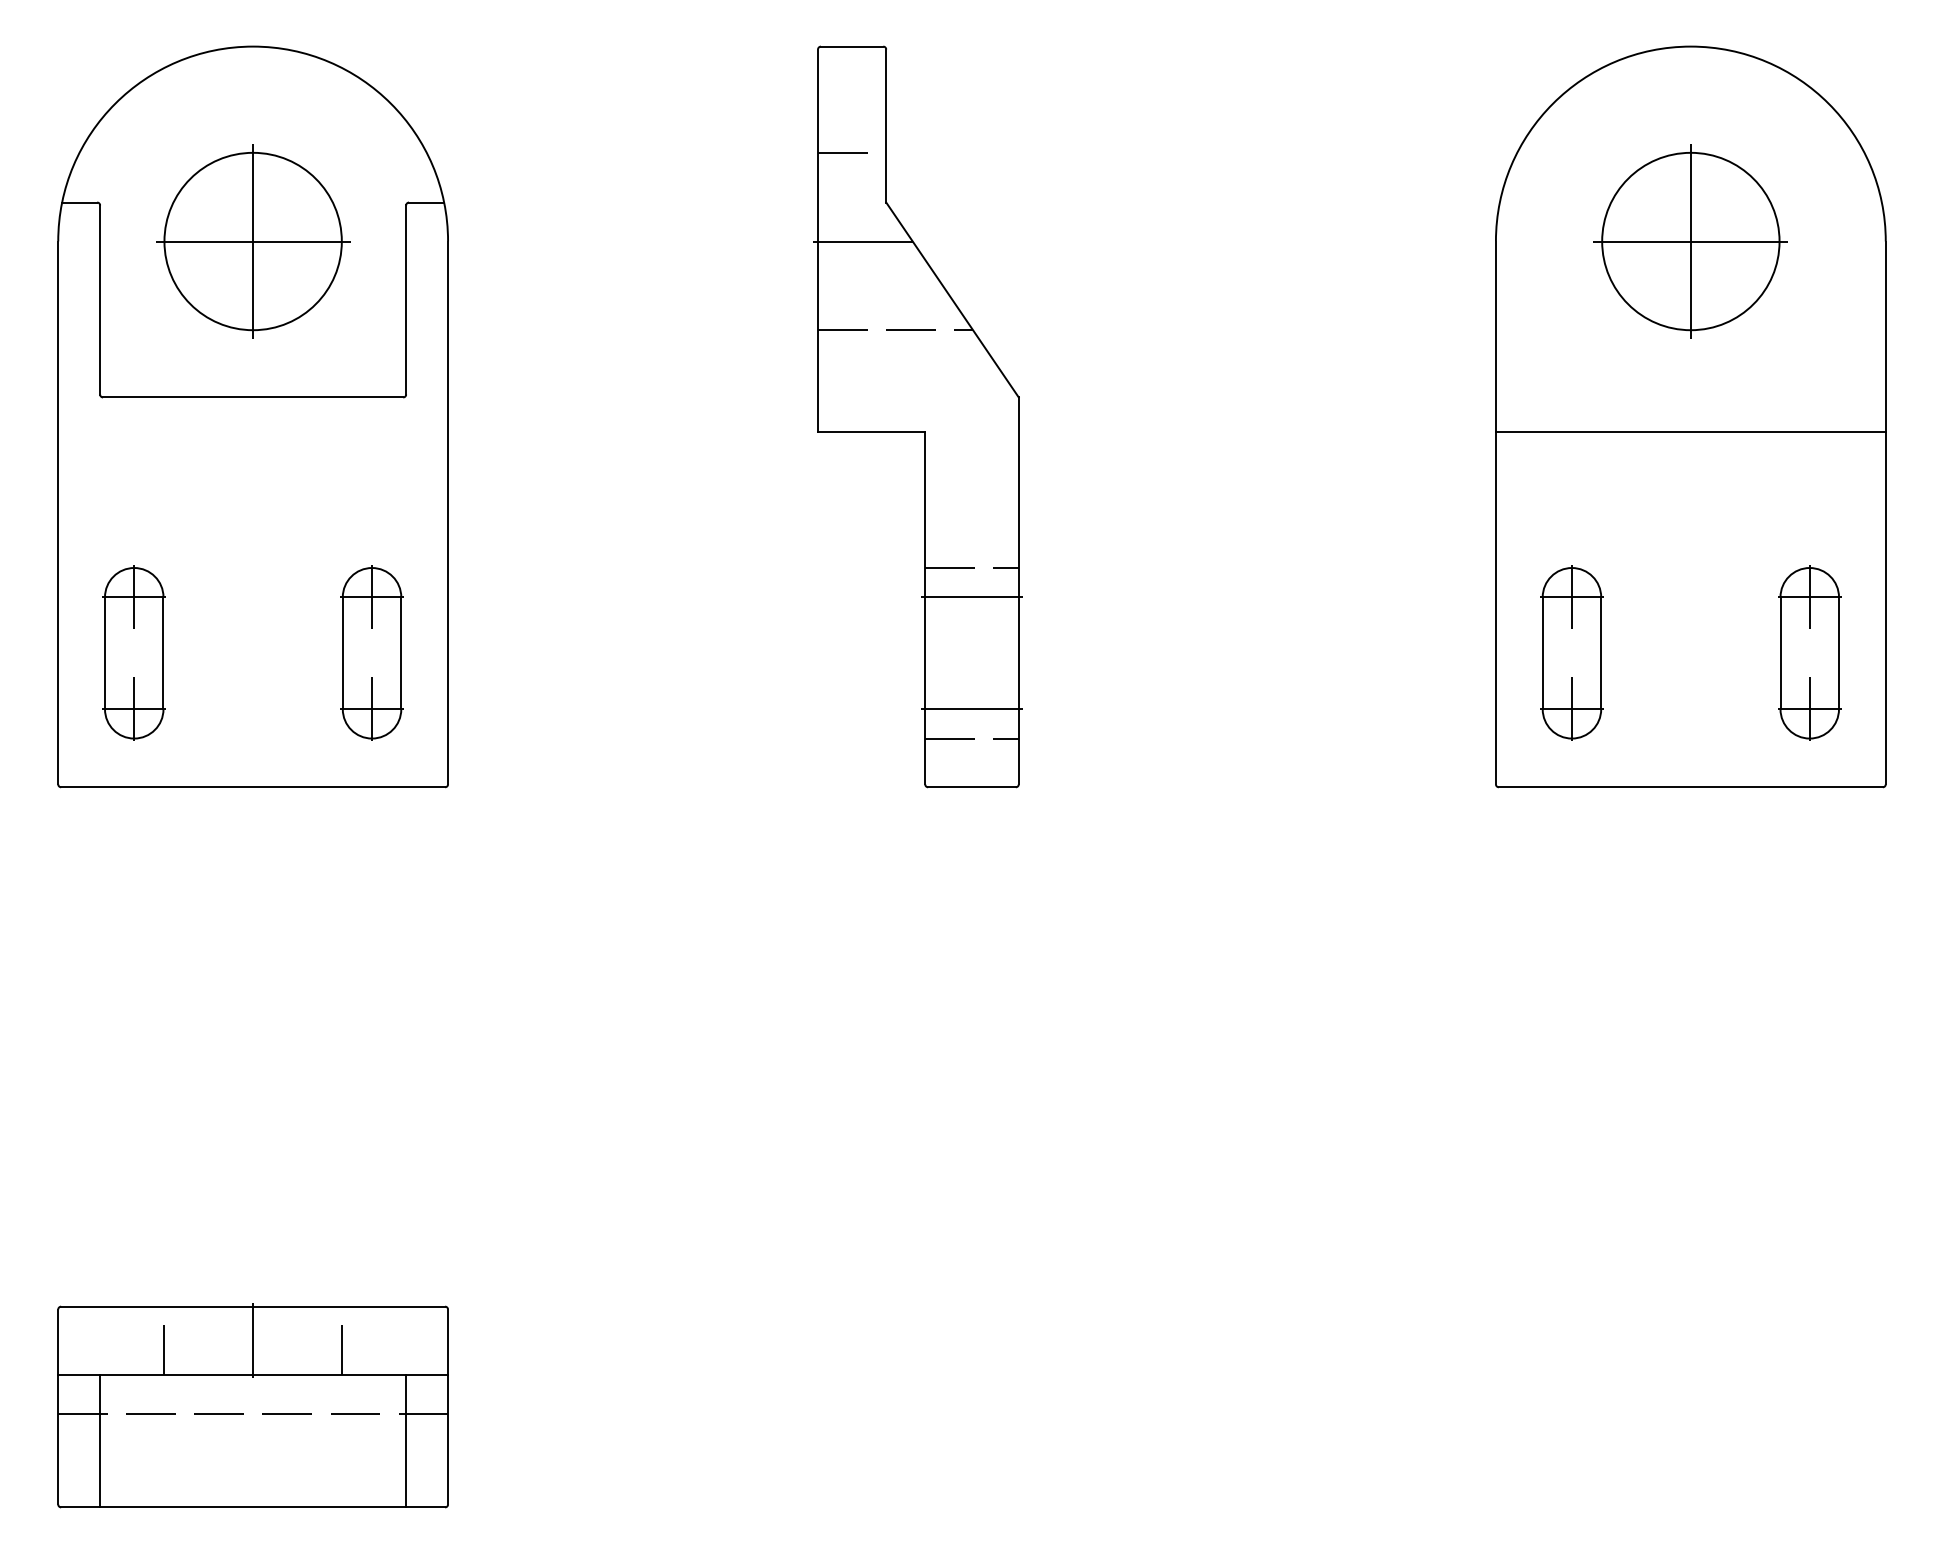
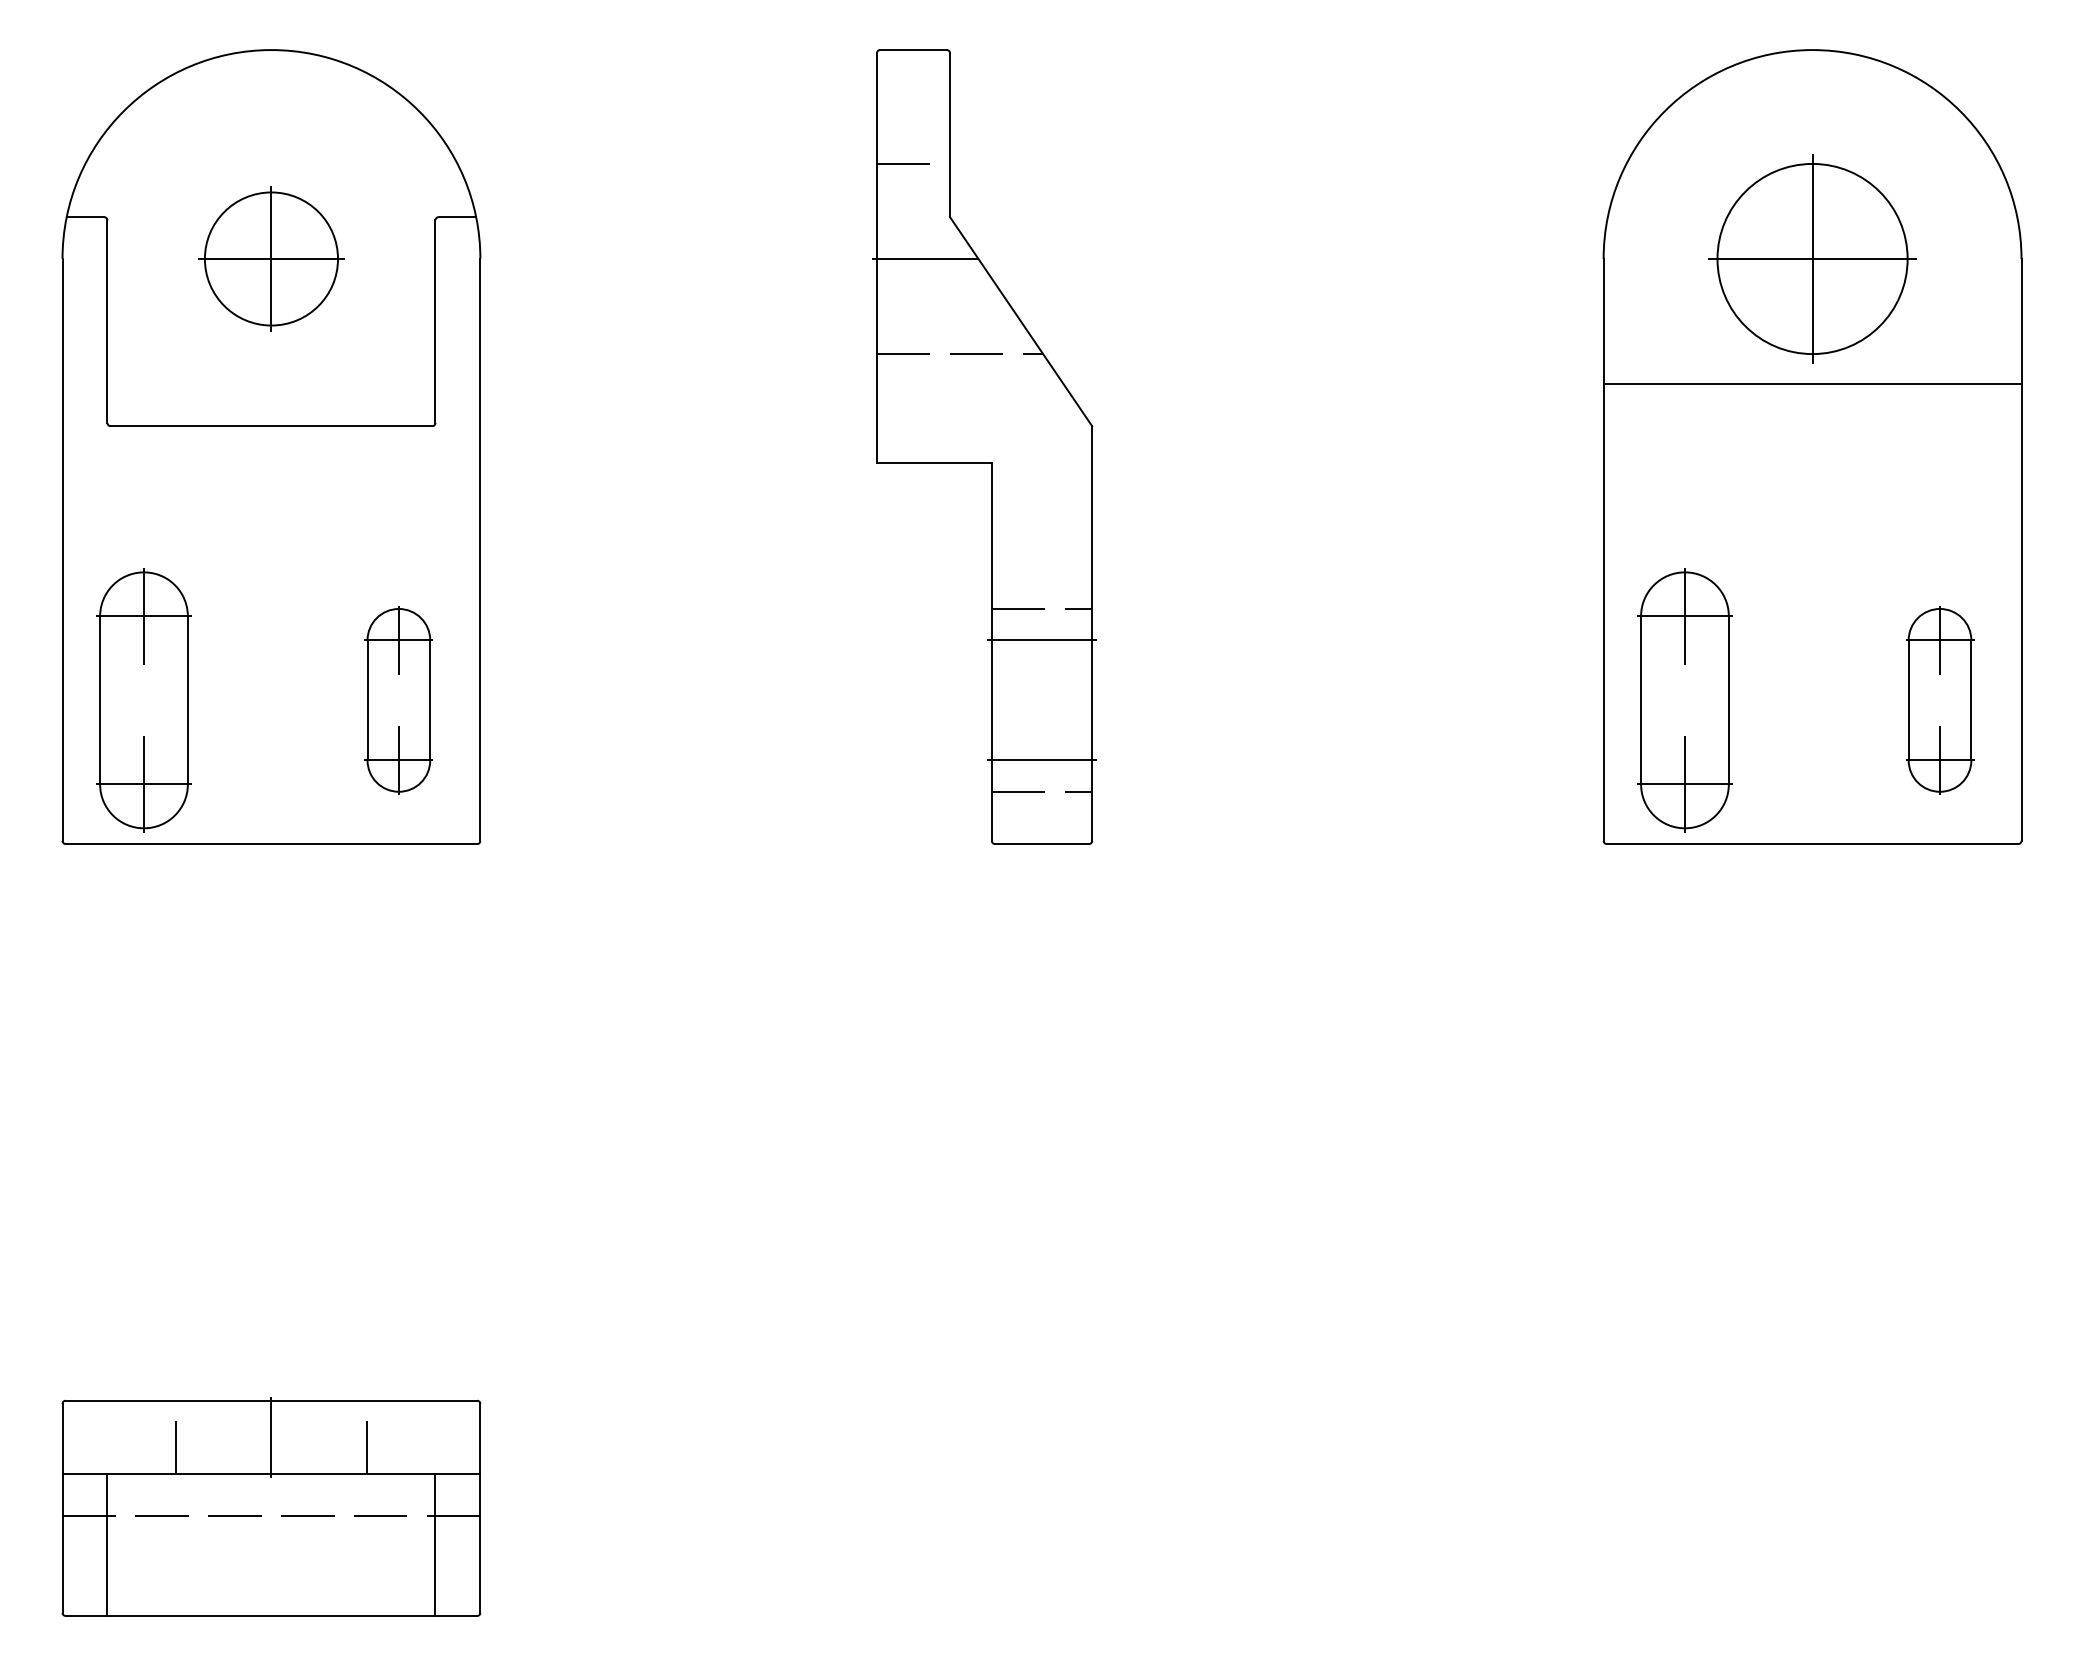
part: (253, 241) -> (271, 258), size x0.7
line: (1690, 431) -> (1812, 383), moved
part: (133, 653) -> (143, 700), size x1.4
part: (1572, 653) -> (1685, 700), size x1.4

